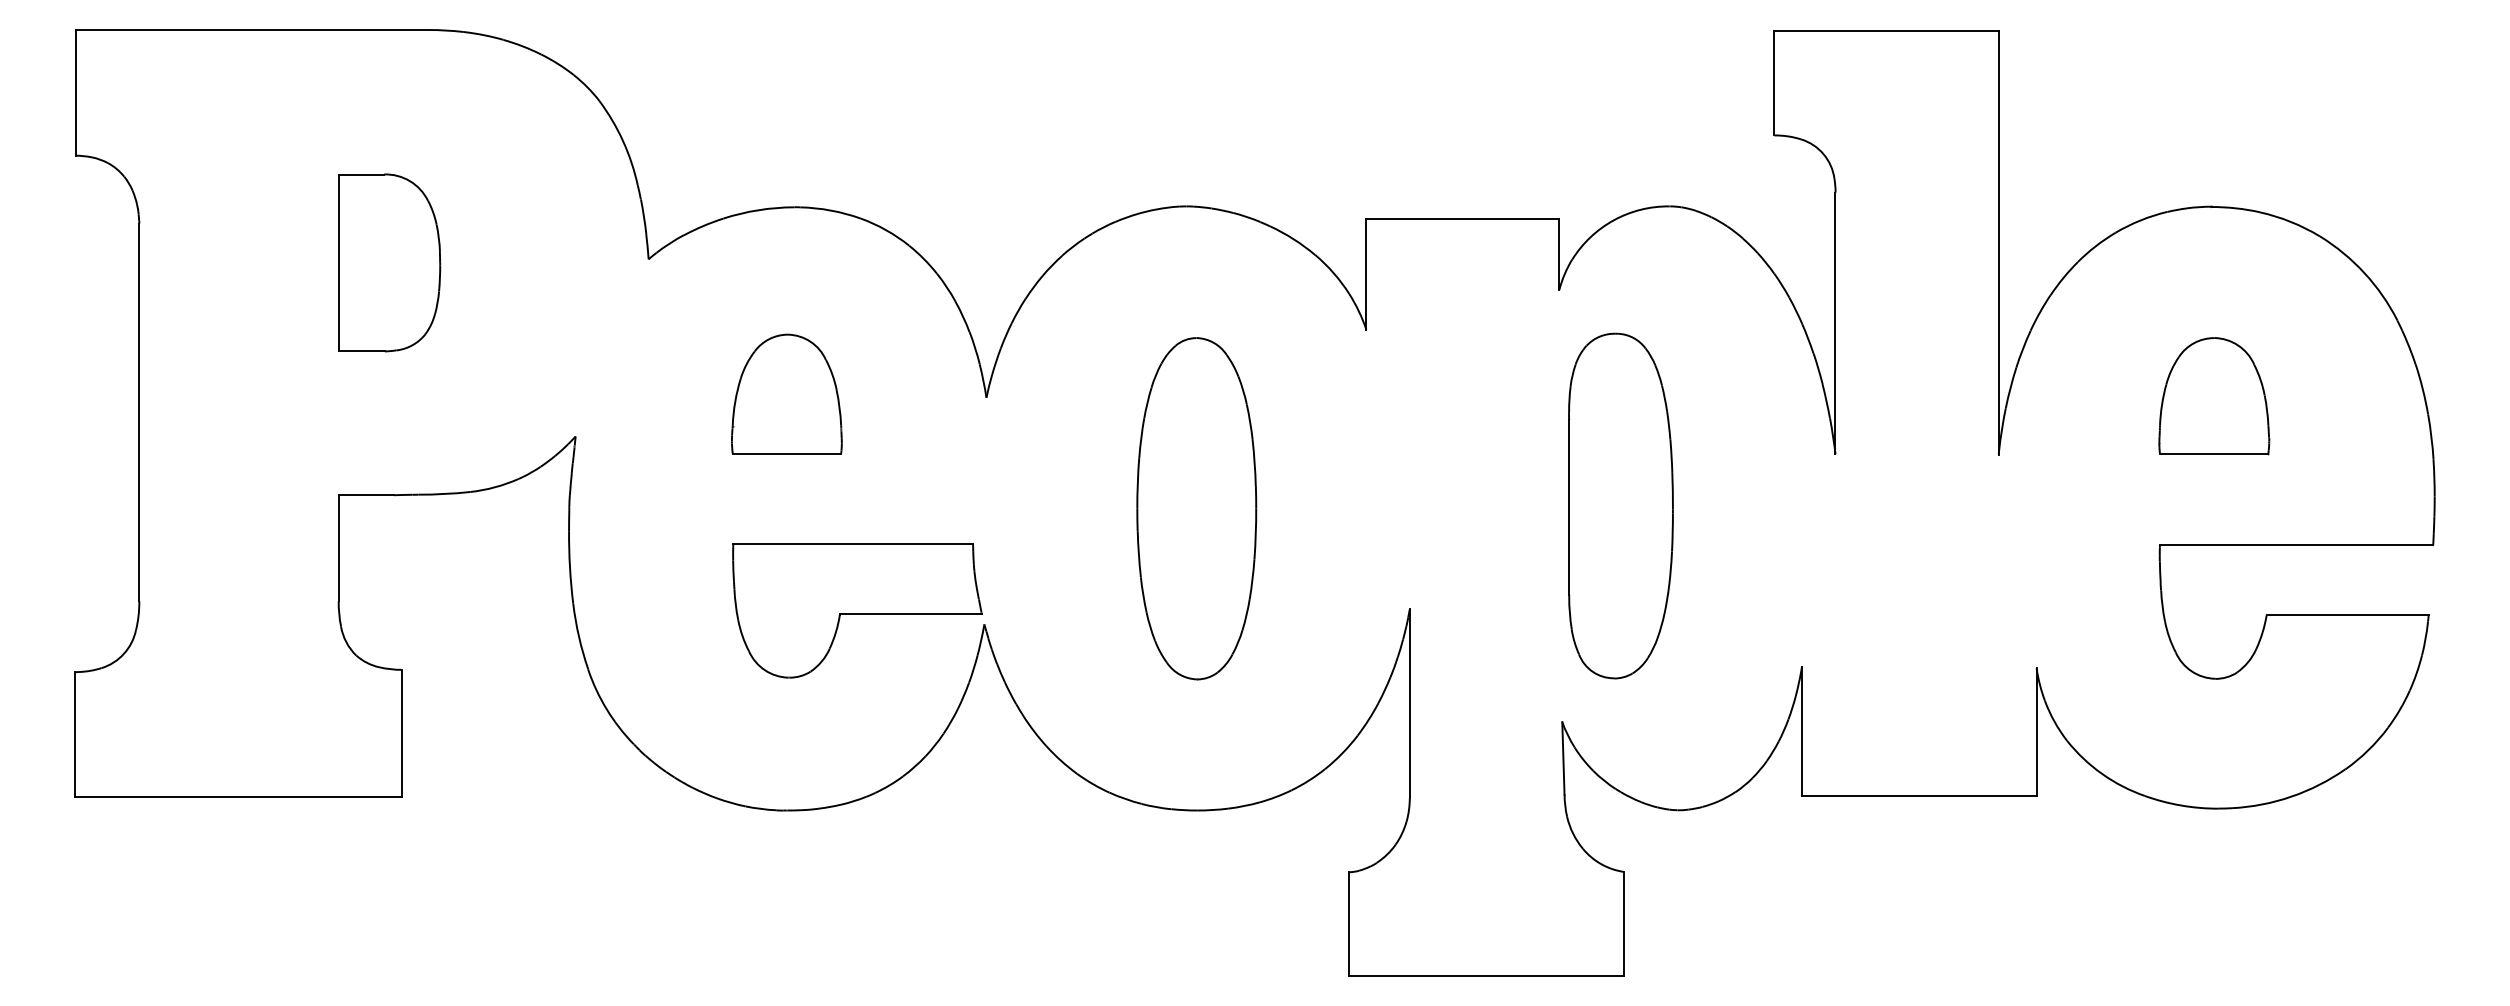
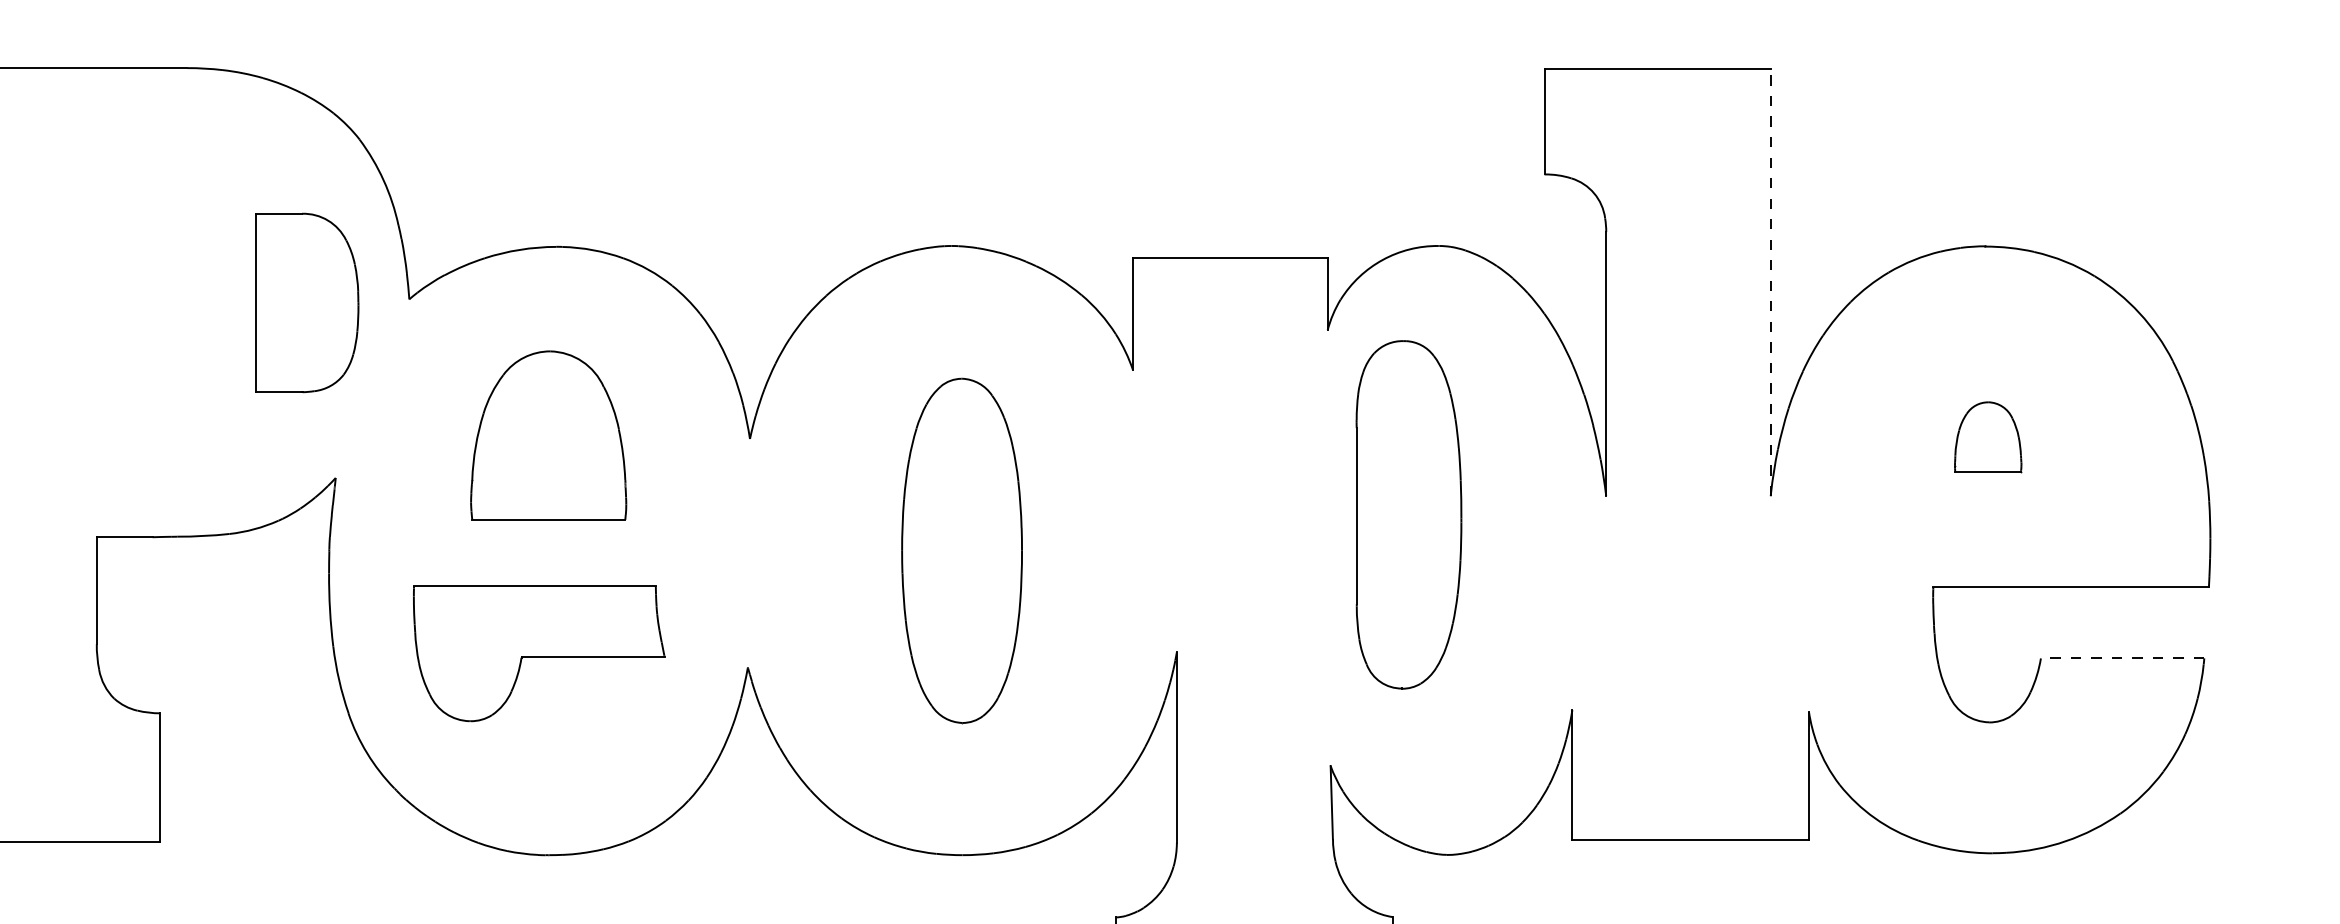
line: (1998, 242) -> (1770, 282), solid -> dashed
part: (389, 262) -> (307, 302), moved
part: (786, 393) -> (548, 434), size x1.4
part: (2214, 396) -> (1988, 437), size x0.6
part: (1620, 505) -> (1408, 514), moved
part: (857, 610) -> (539, 653), moved
line: (2347, 615) -> (2122, 658), solid -> dashed

